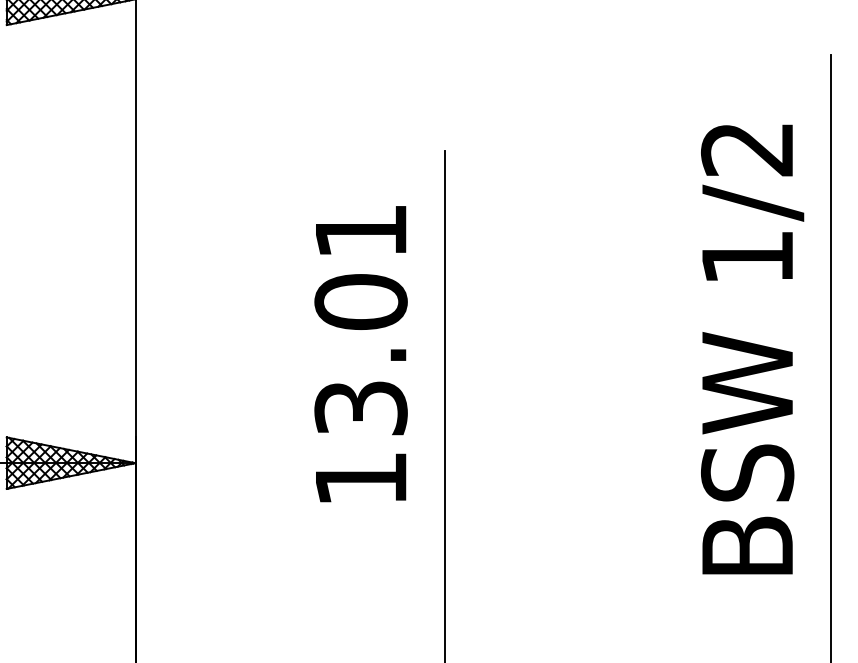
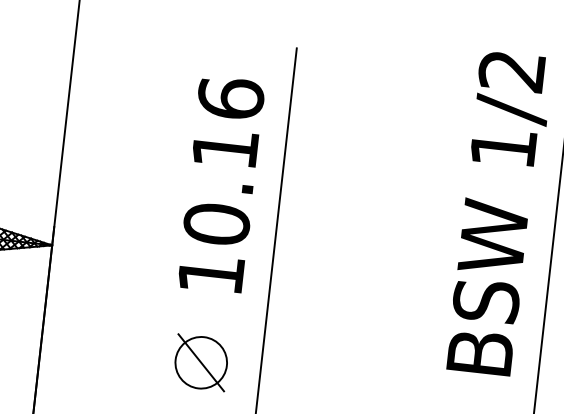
text: (360, 319) -> (223, 161), 13.01 -> 10.16
part: (361, 603) -> (201, 363), added

